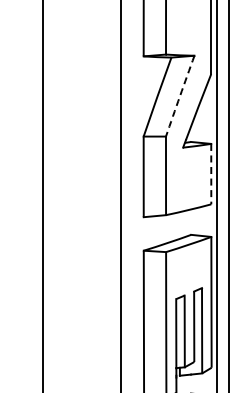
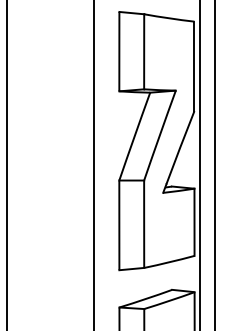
arc: (180, 96) -> (160, 135), dashed -> solid
line: (211, 174) -> (194, 222), dashed -> solid

